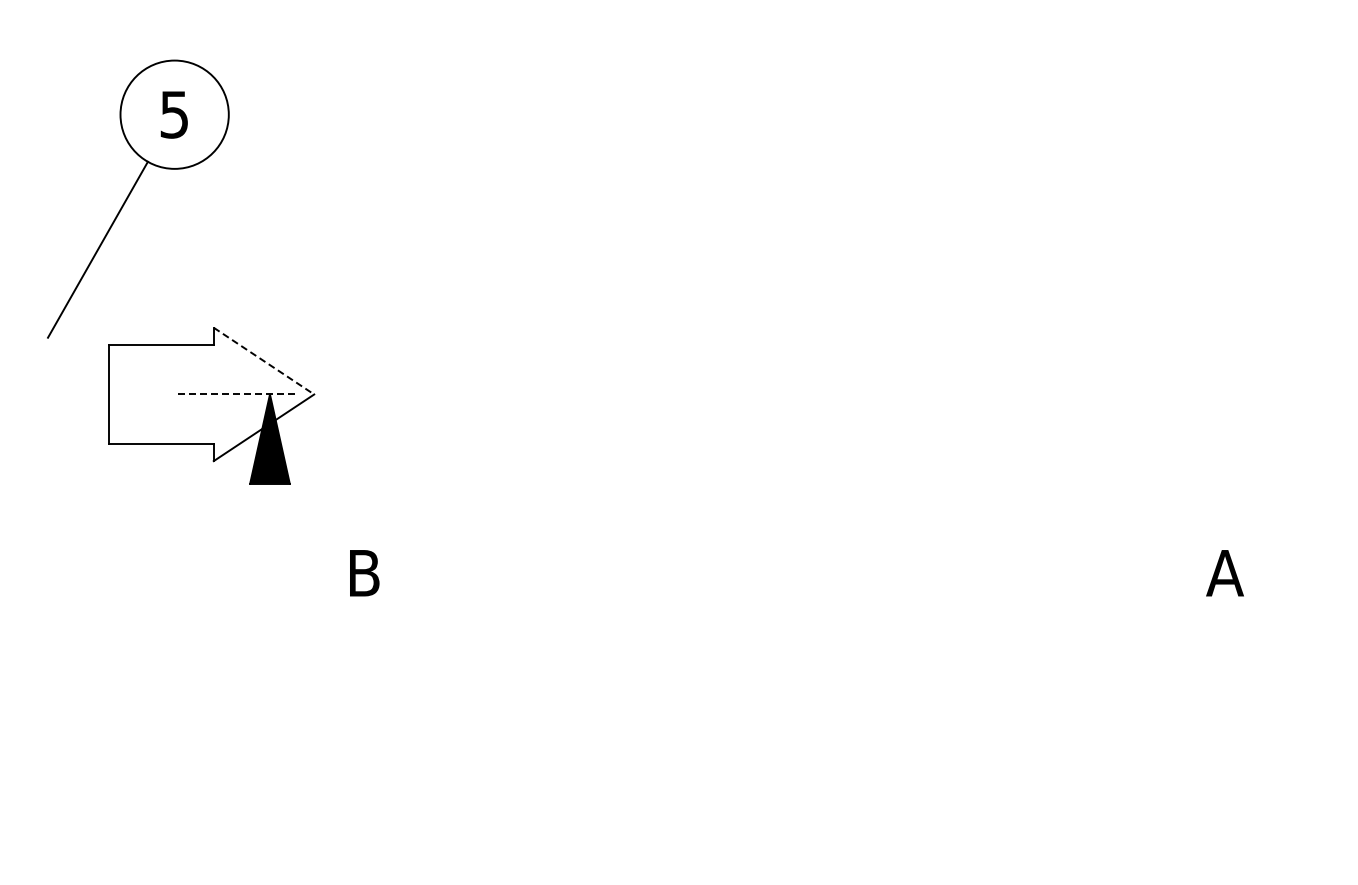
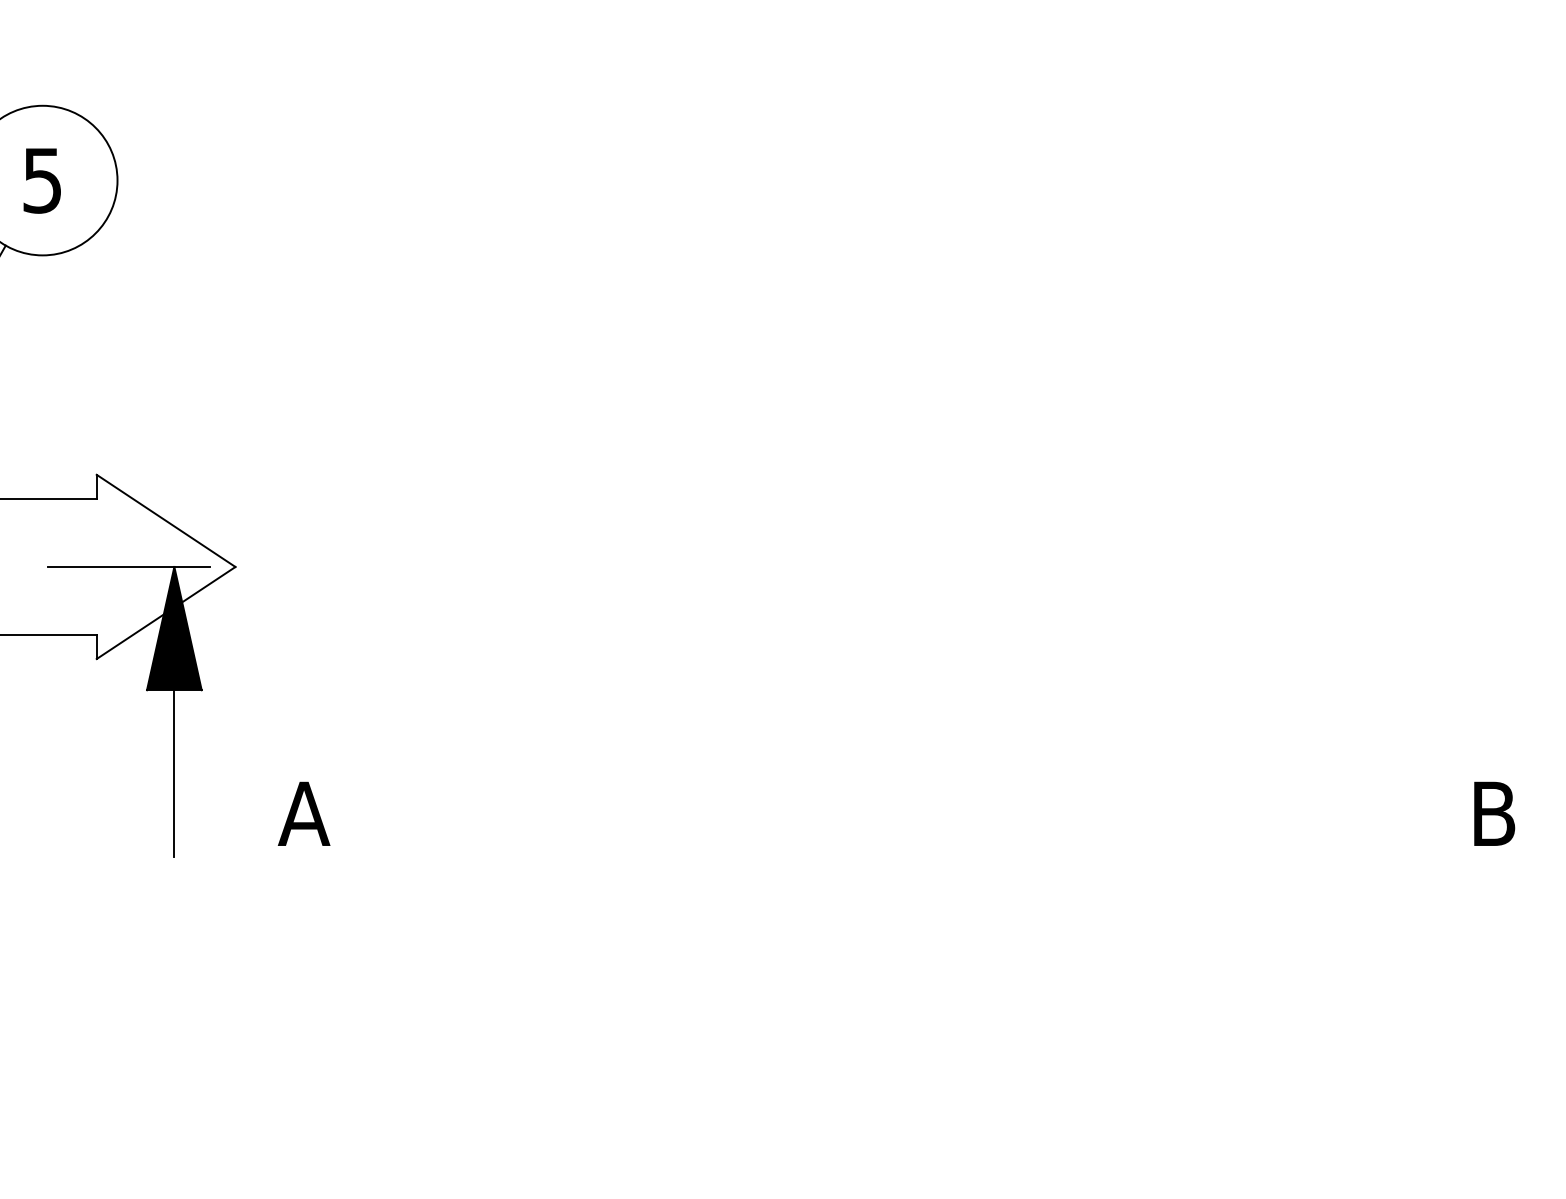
line: (264, 361) -> (166, 521), dashed -> solid
line: (237, 394) -> (129, 567), dashed -> solid
line: (269, 543) -> (173, 772), added
text: (363, 573) -> (303, 814), B -> A
text: (1224, 573) -> (1492, 814), A -> B

